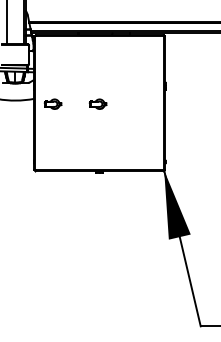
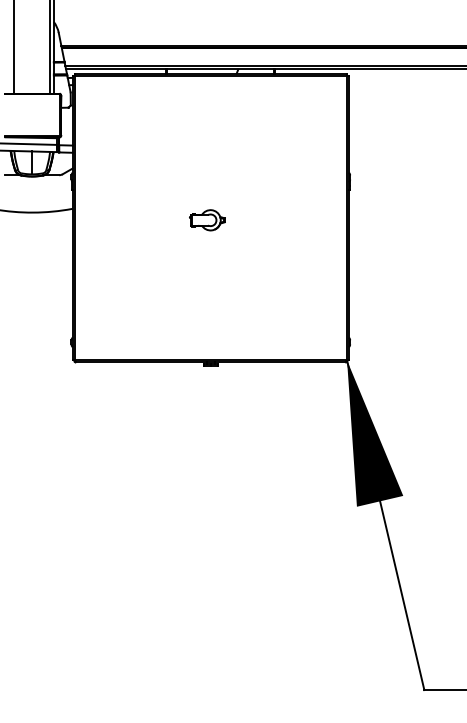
part: (52, 103) -> (110, 218), removed

